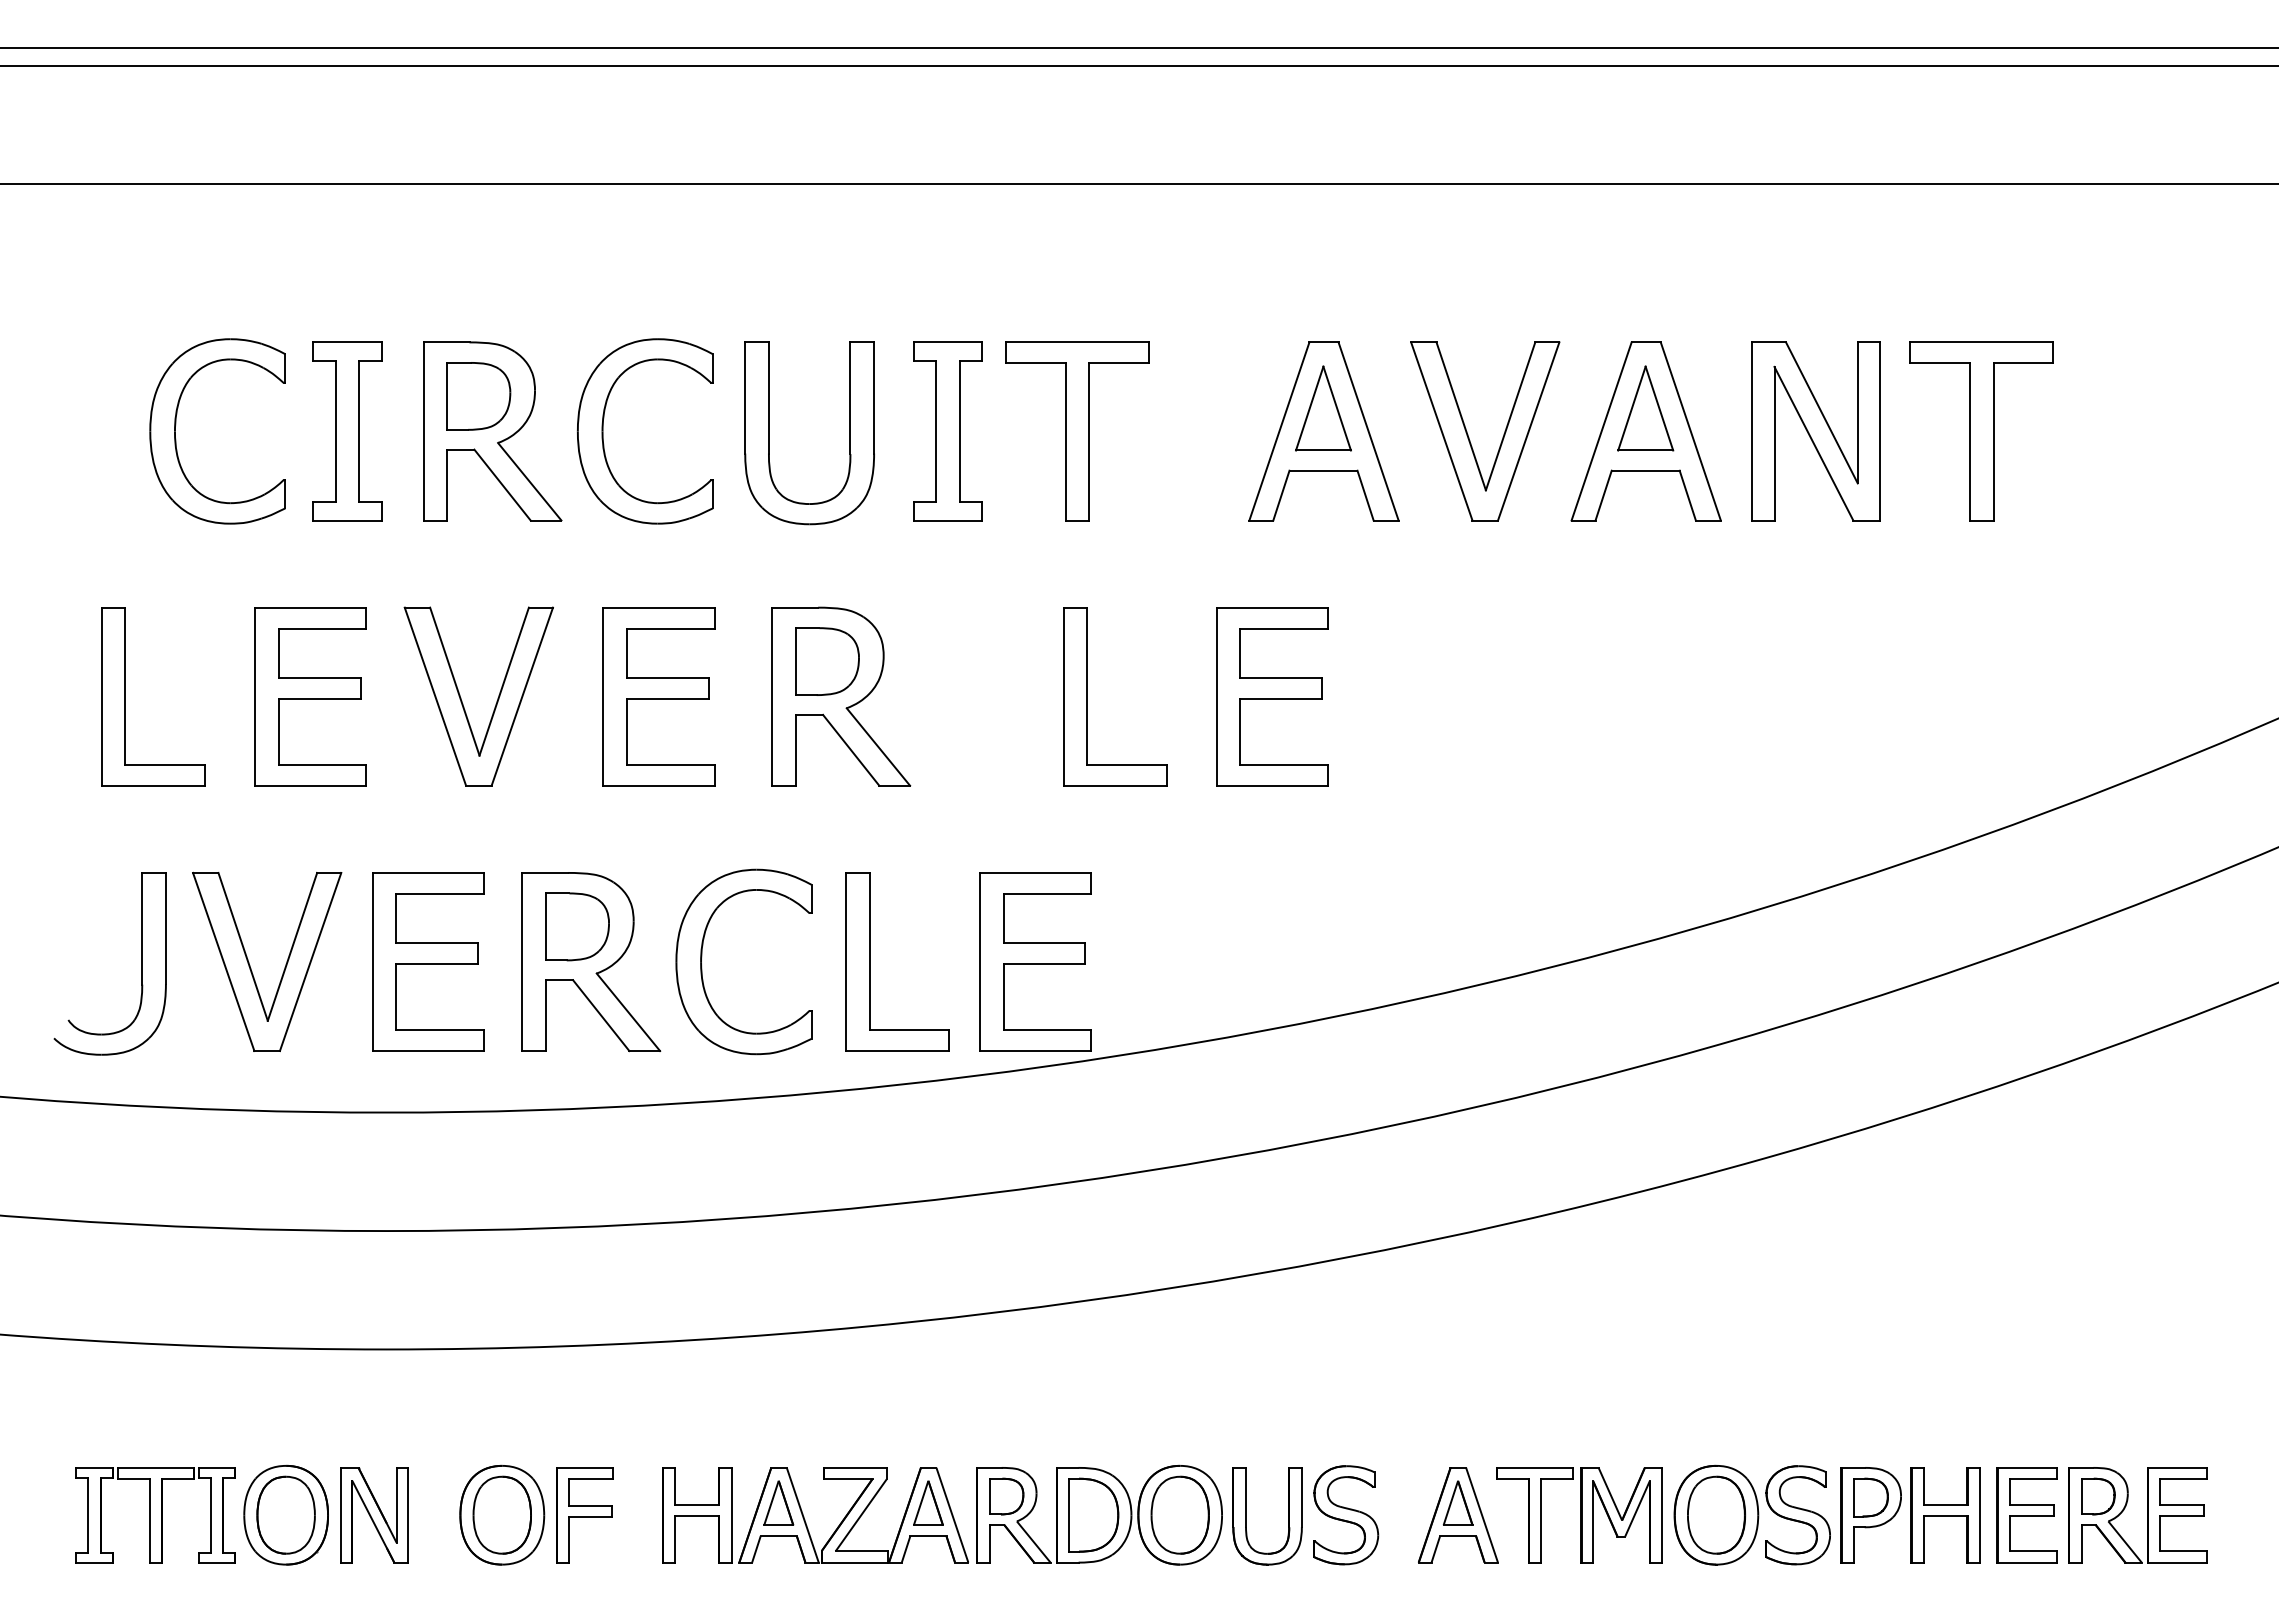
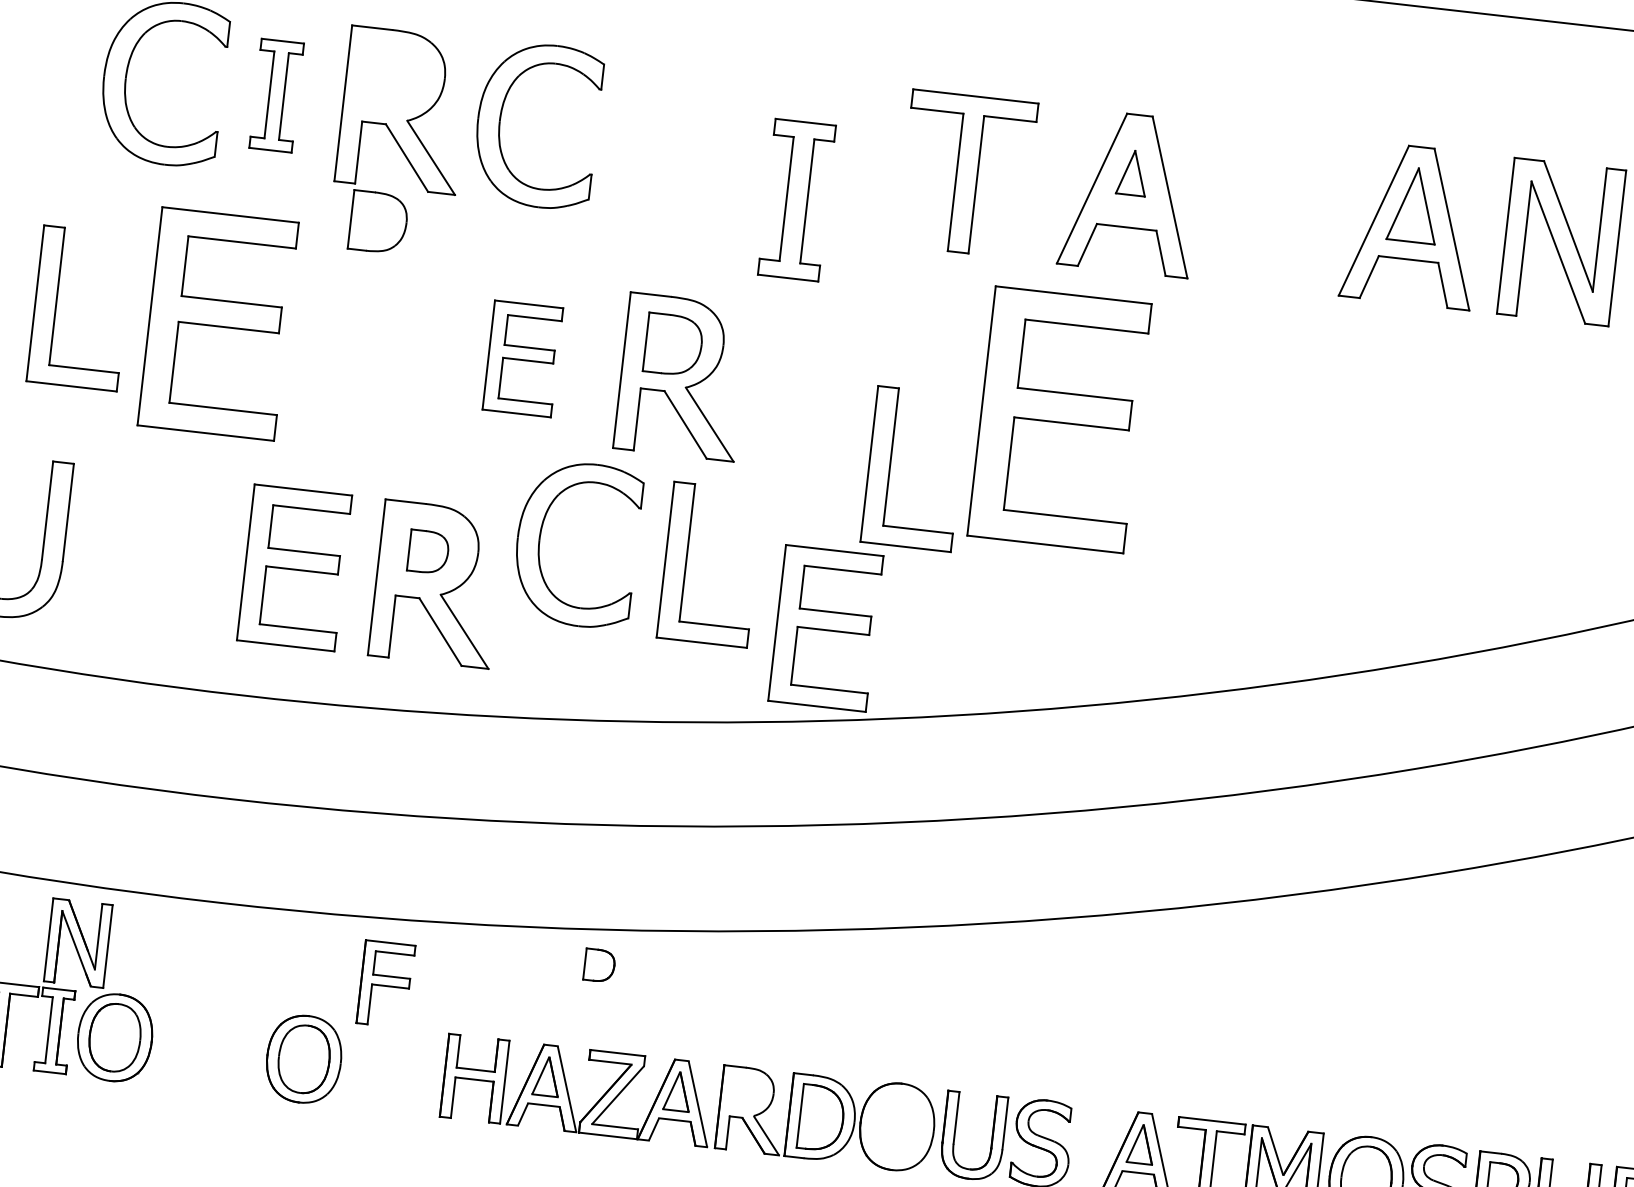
part: (478, 396) -> (378, 222), moved
part: (1323, 408) -> (1132, 172), size x0.6
part: (347, 431) -> (276, 95), size x0.7
part: (947, 431) -> (796, 200), moved
part: (1077, 431) -> (966, 174), moved
part: (769, 433) -> (645, 139), removed
part: (1469, 437) -> (1257, 212), removed
part: (310, 696) -> (217, 323), size x1.4
part: (658, 696) -> (522, 358), size x0.7
part: (1087, 696) -> (890, 466), moved
part: (1272, 696) -> (1059, 419), size x1.6
part: (462, 700) -> (350, 342), removed
part: (577, 926) -> (428, 551), size x0.7
part: (702, 957) -> (541, 536), moved
part: (870, 961) -> (687, 561), moved
part: (250, 965) -> (138, 553), removed
part: (1006, 1496) -> (599, 965), moved
part: (1179, 1514) -> (896, 1126), removed
part: (374, 1515) -> (78, 943), moved
part: (584, 1515) -> (385, 984), moved

